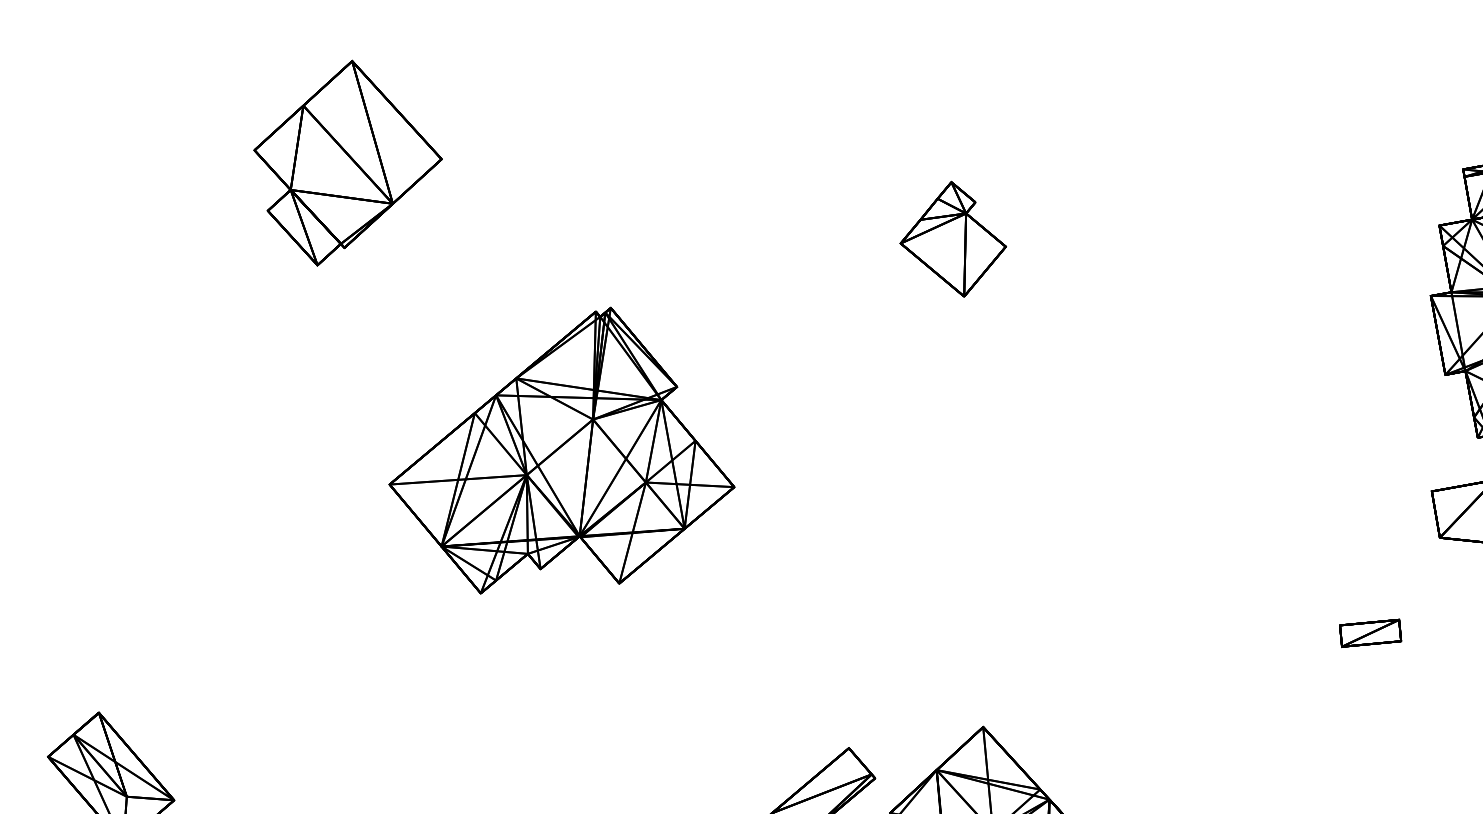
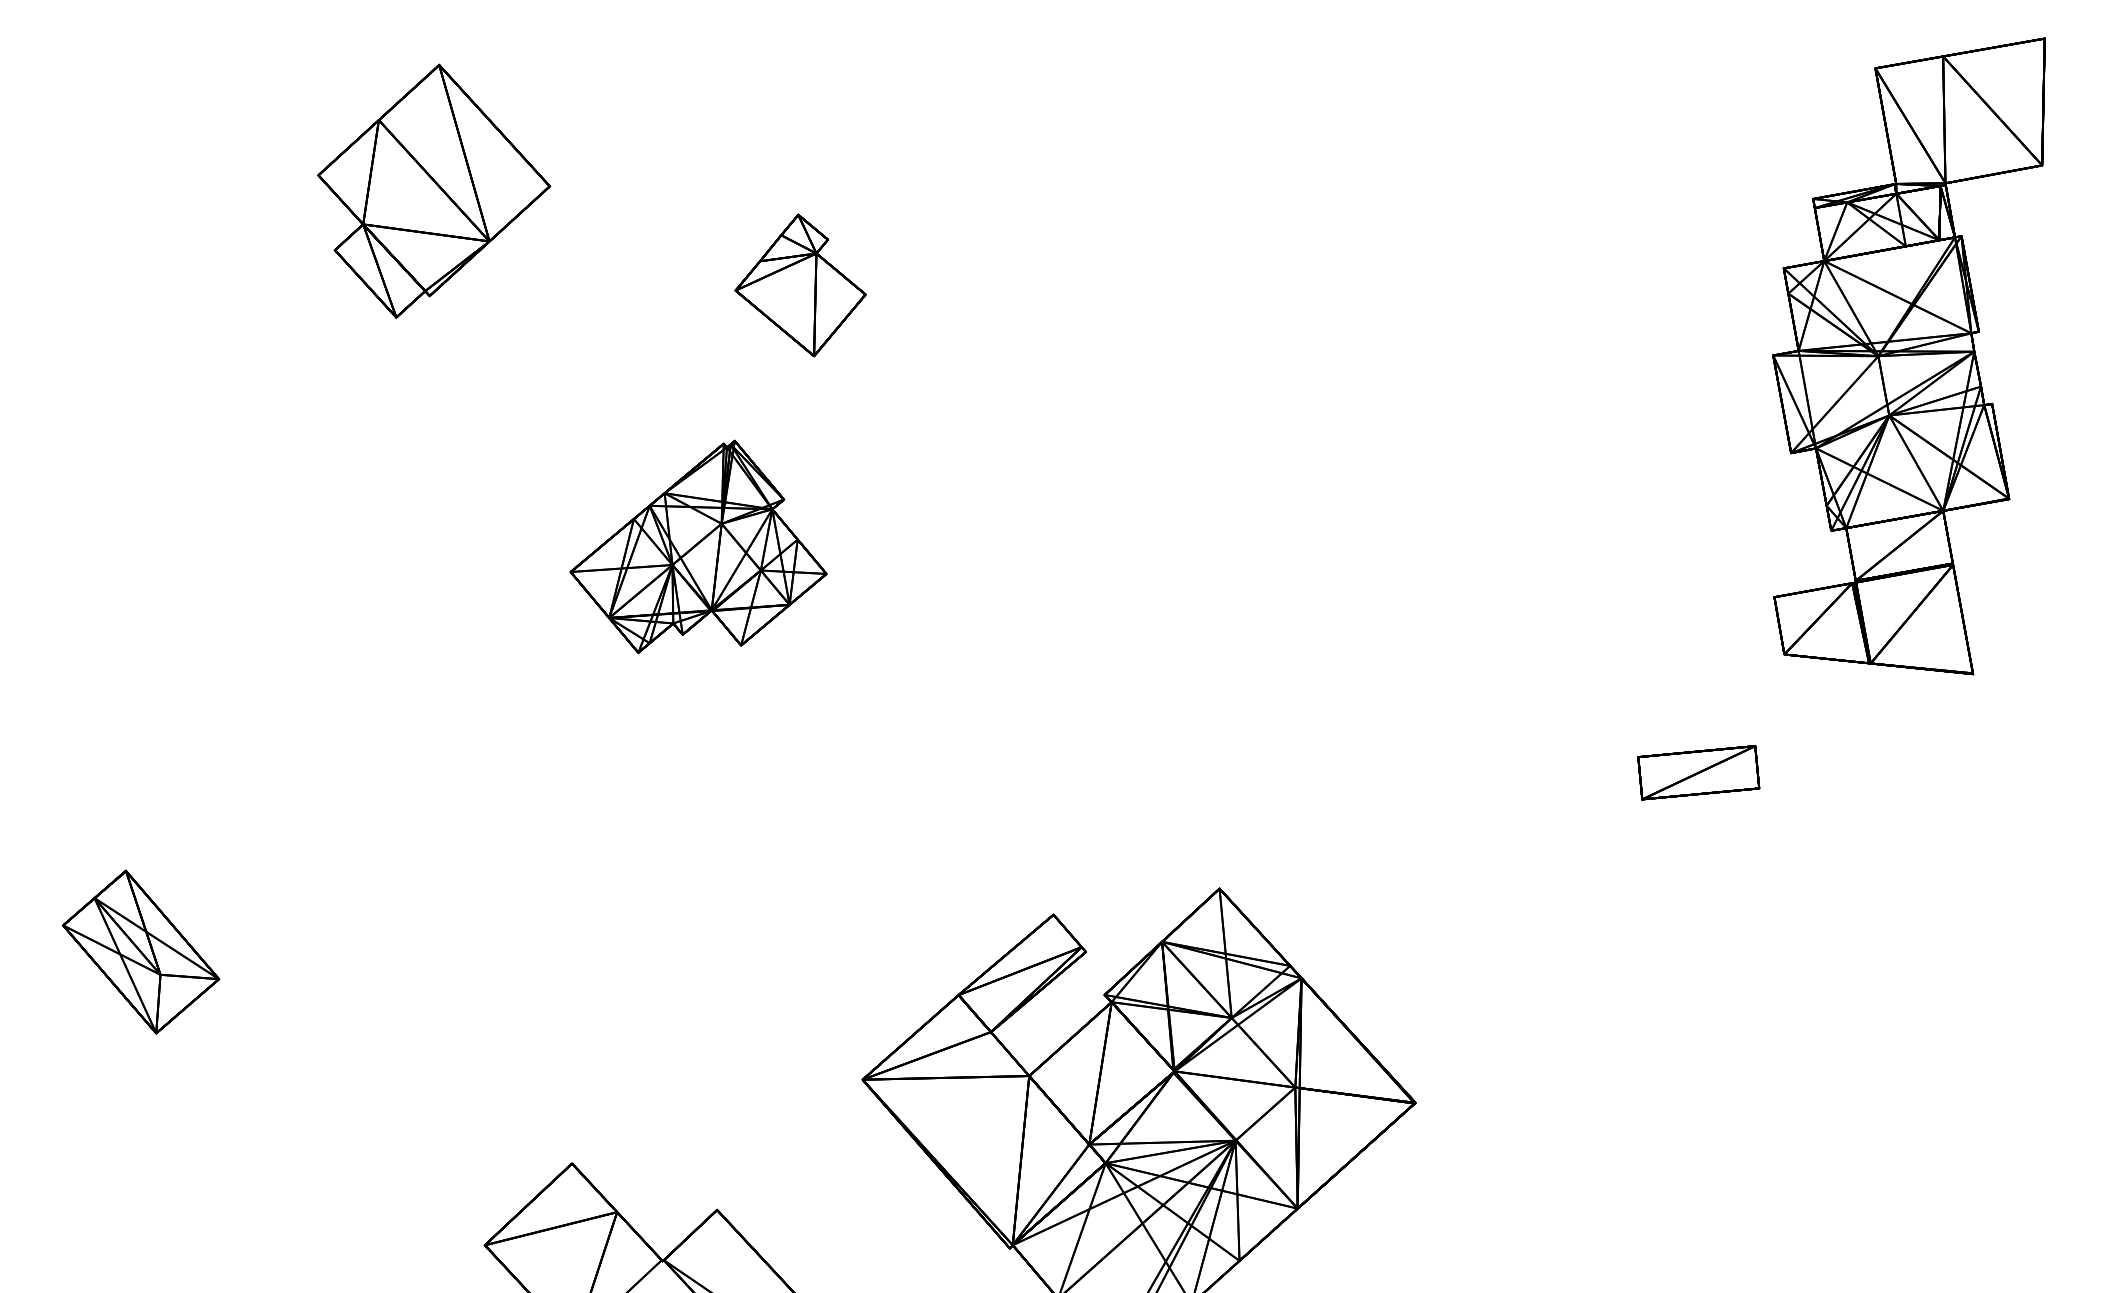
part: (953, 239) -> (800, 285), moved
part: (561, 450) -> (698, 546), size x0.6
part: (1370, 633) -> (1698, 772), size x1.6

